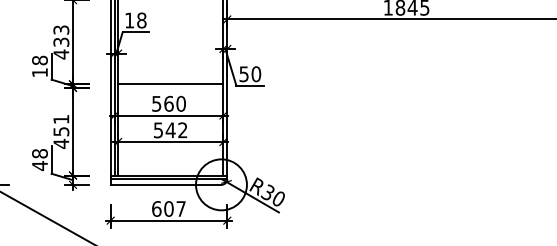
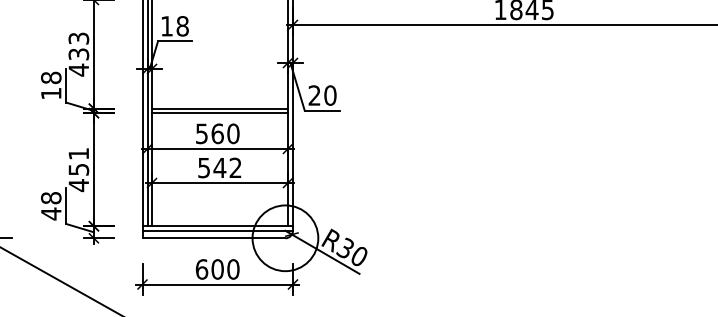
text: (244, 74) -> (314, 95), 50 -> 20
line: (170, 88) -> (219, 113), added
text: (181, 209) -> (233, 269), 607 -> 600

